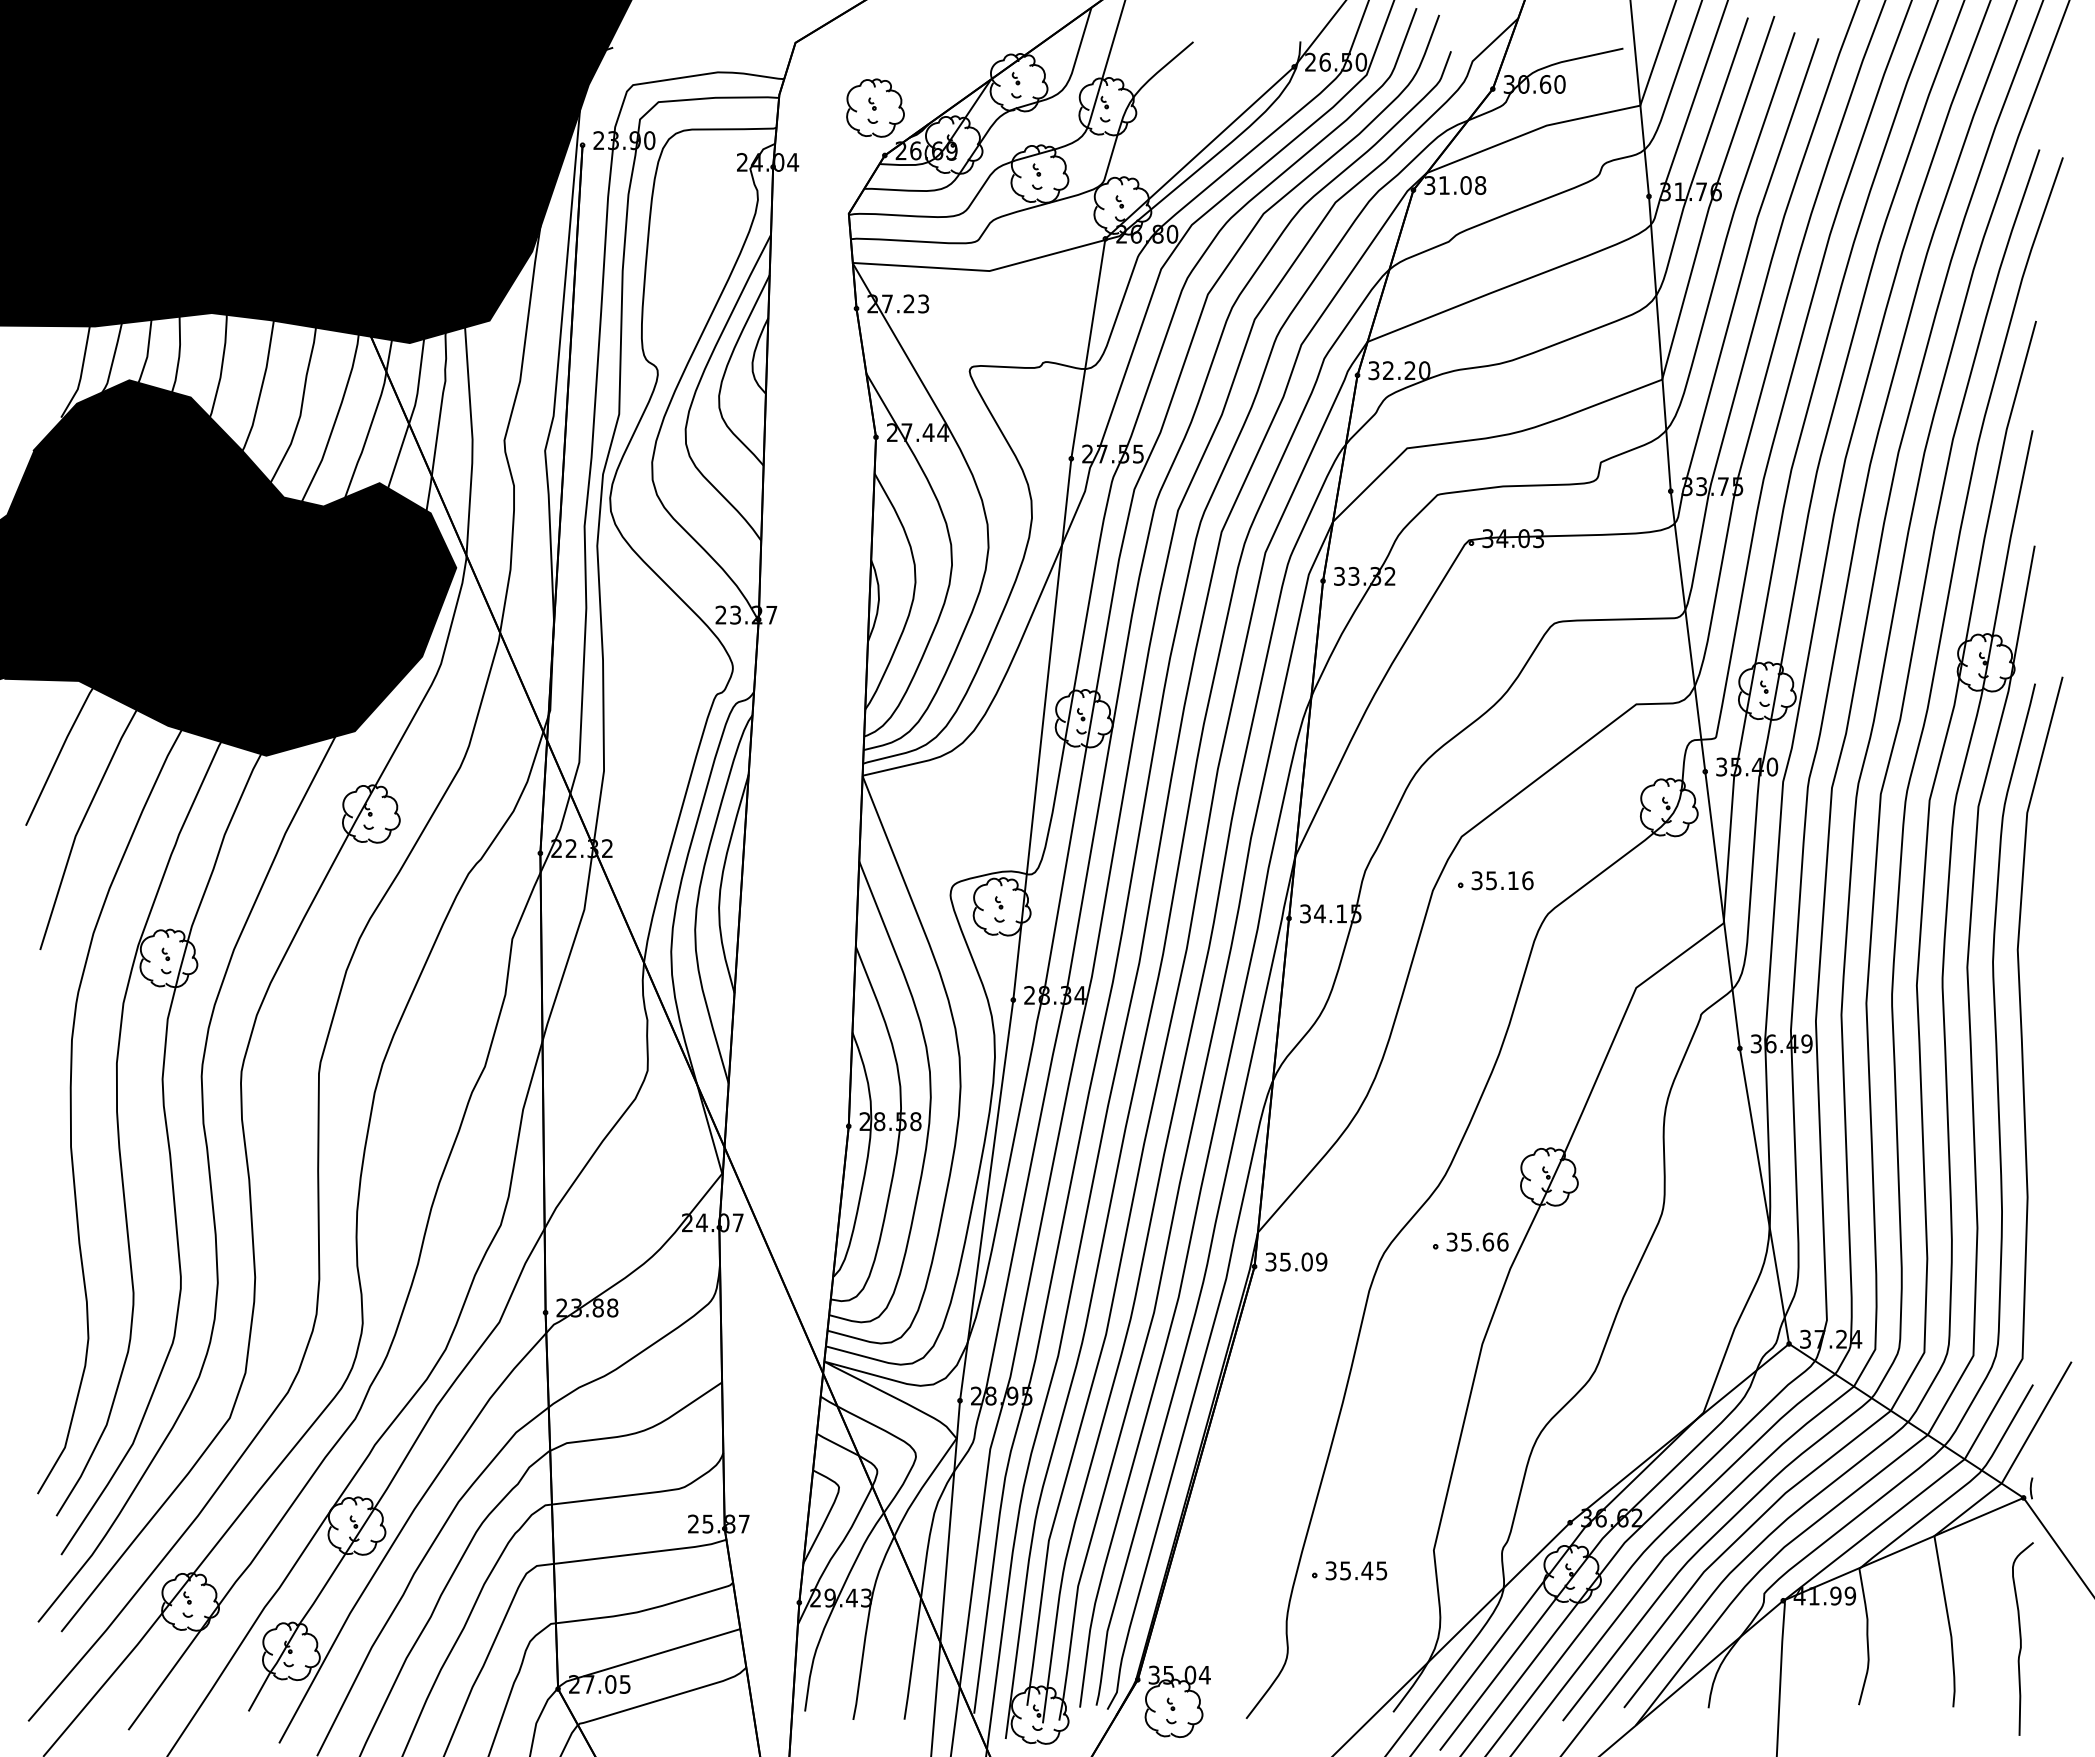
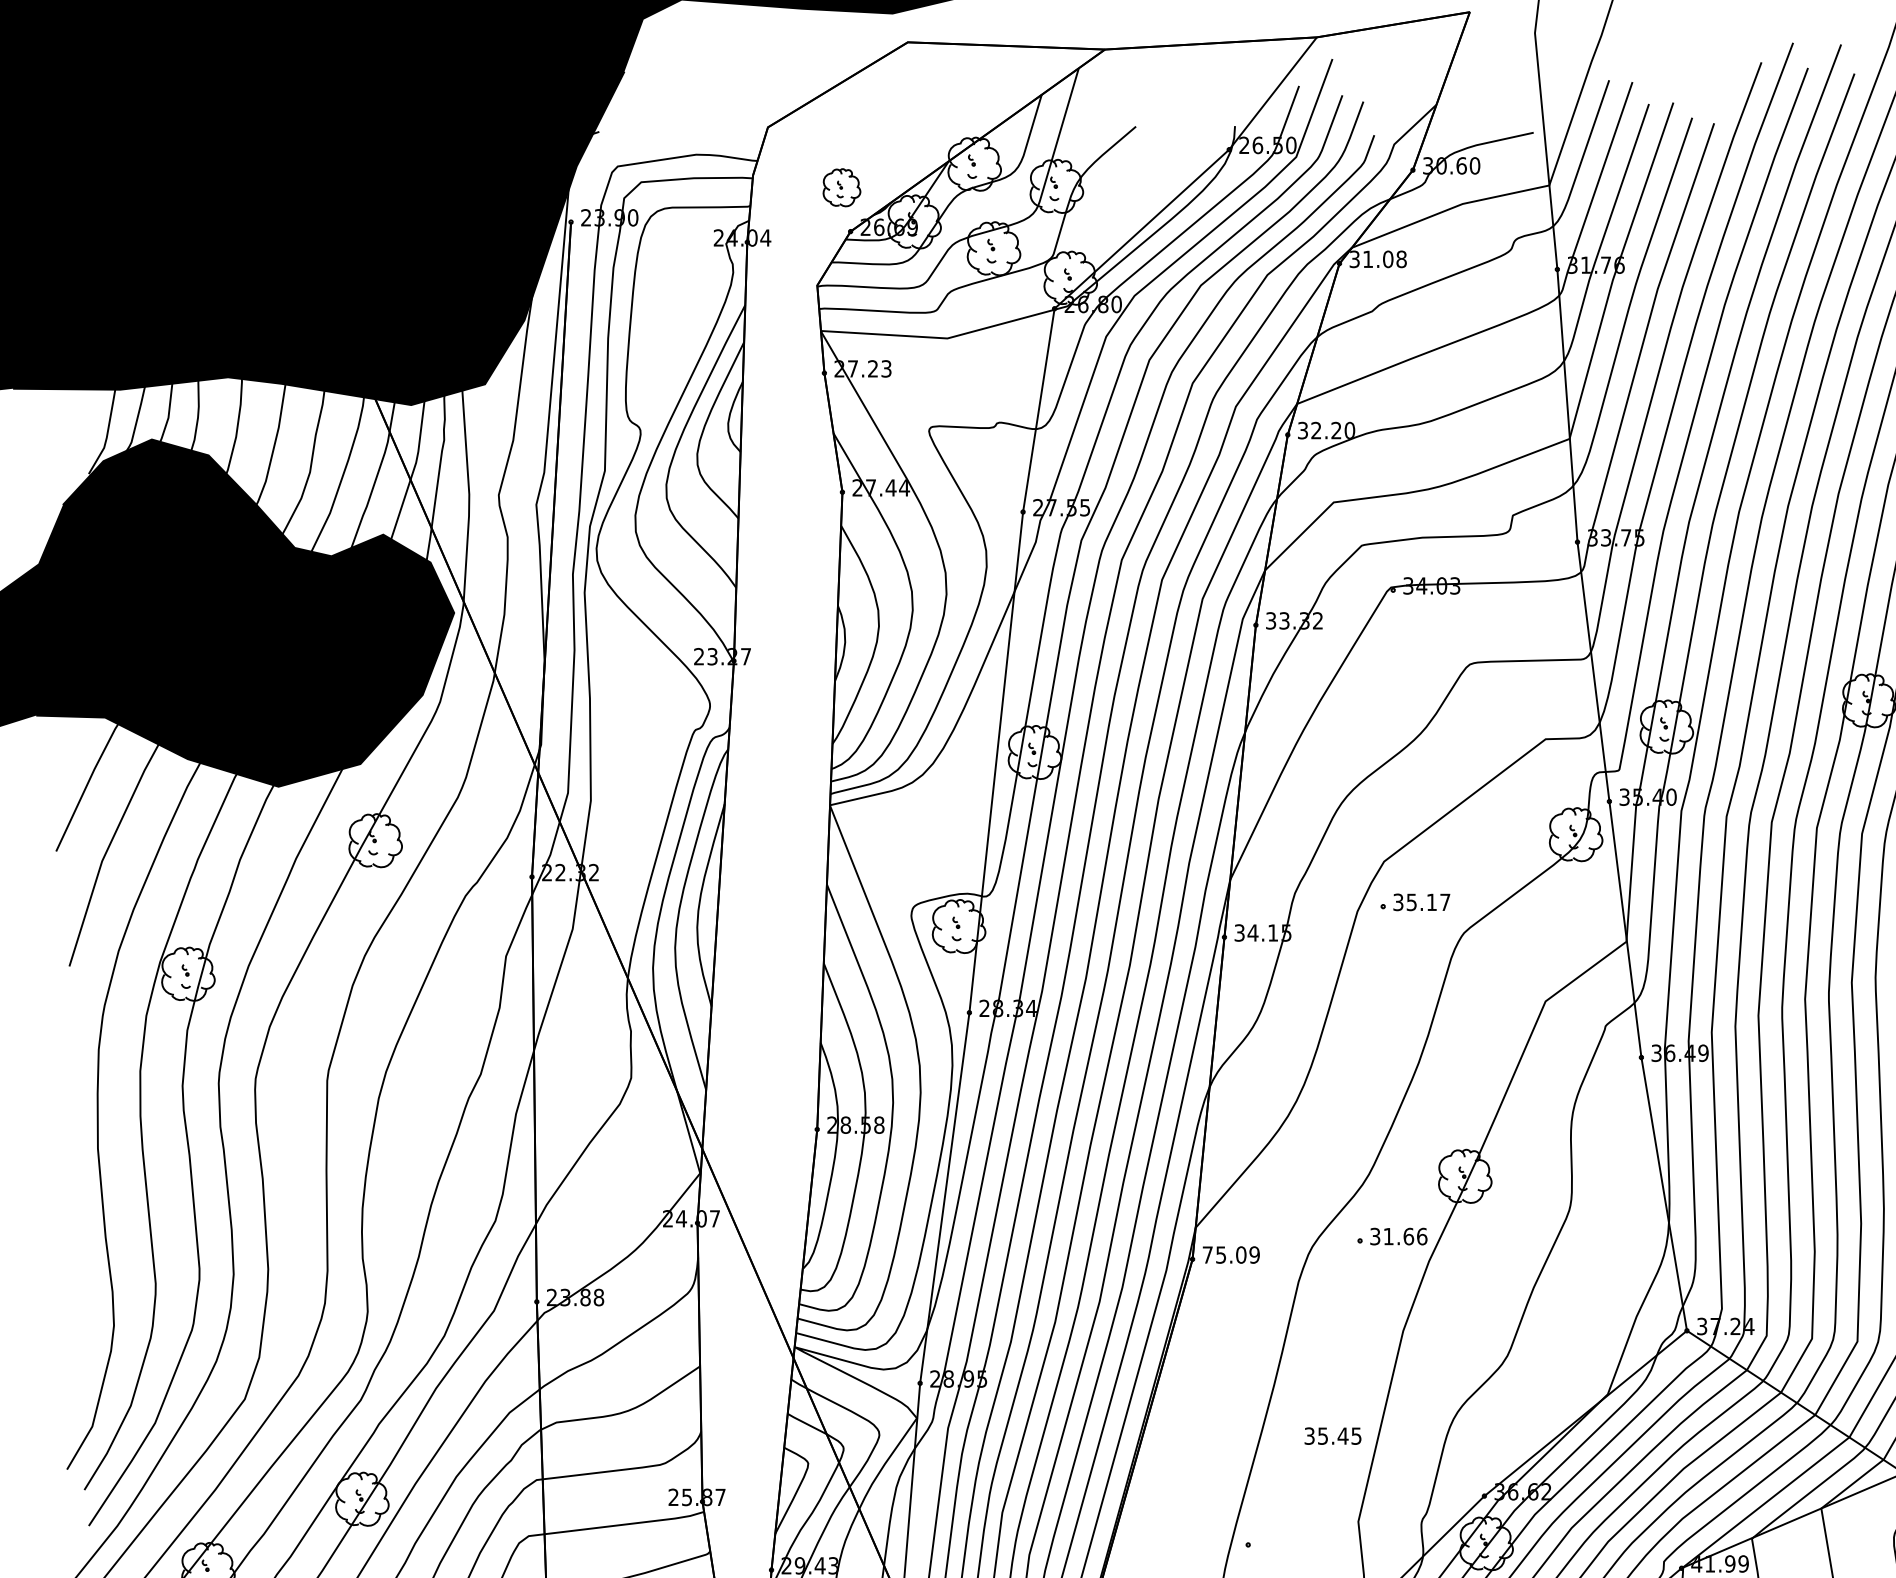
part: (875, 107) -> (841, 187), size x0.7
text: (1527, 880) -> (1445, 902), 35.16 -> 35.17
text: (1466, 1241) -> (1388, 1236), 35.66 -> 31.66
text: (1270, 1261) -> (1207, 1254), 35.09 -> 75.09
text: (1356, 1570) -> (1333, 1435), moved

